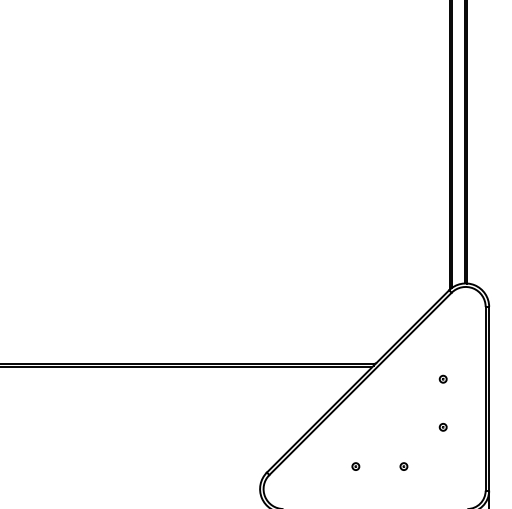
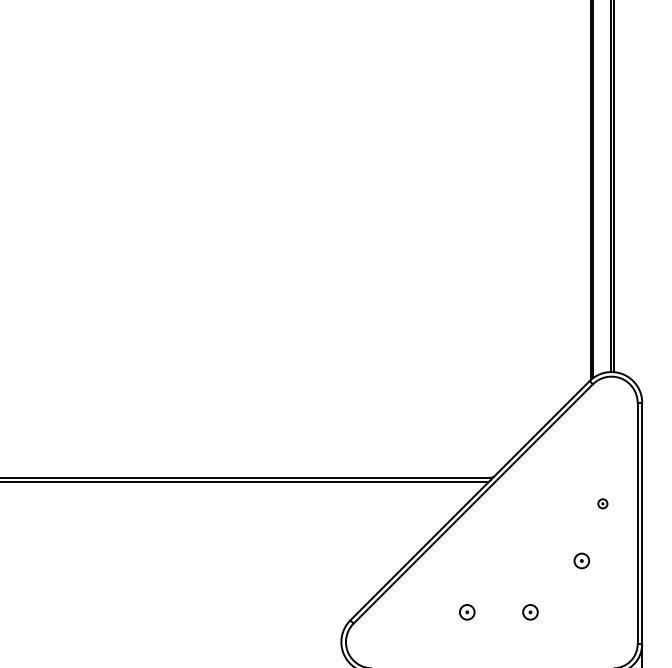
part: (442, 378) -> (602, 503), moved
part: (442, 426) -> (581, 560), size x1.6
part: (355, 466) -> (466, 612), size x1.6
part: (403, 466) -> (529, 612), size x1.6

